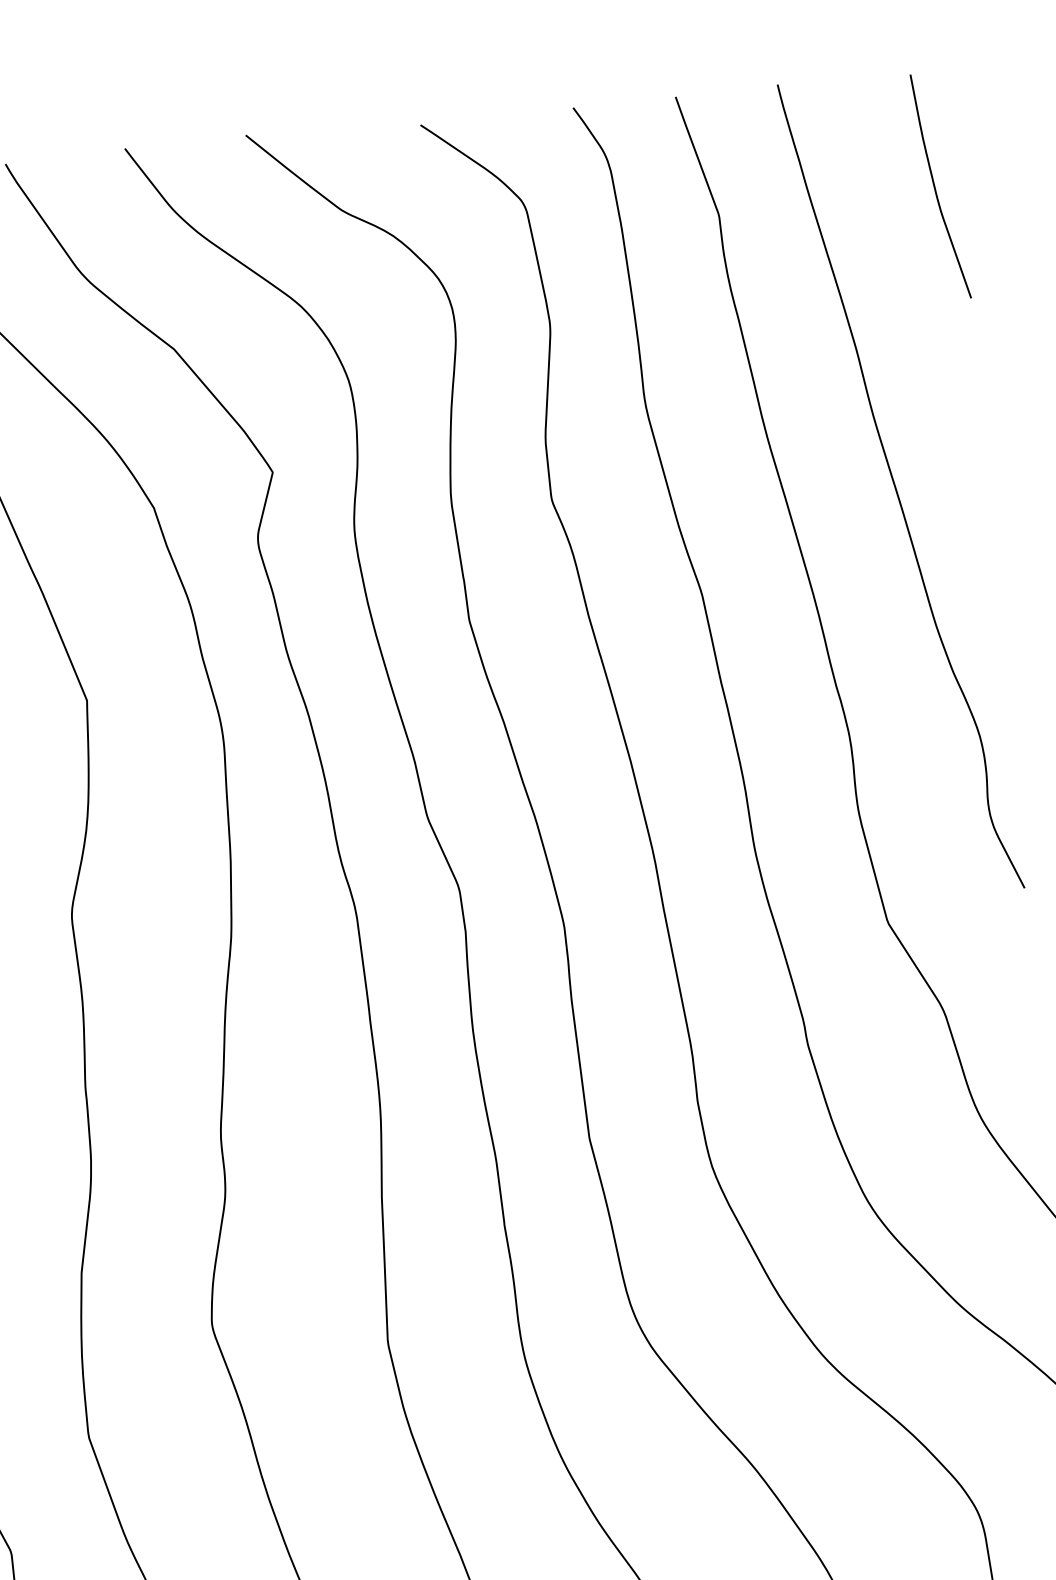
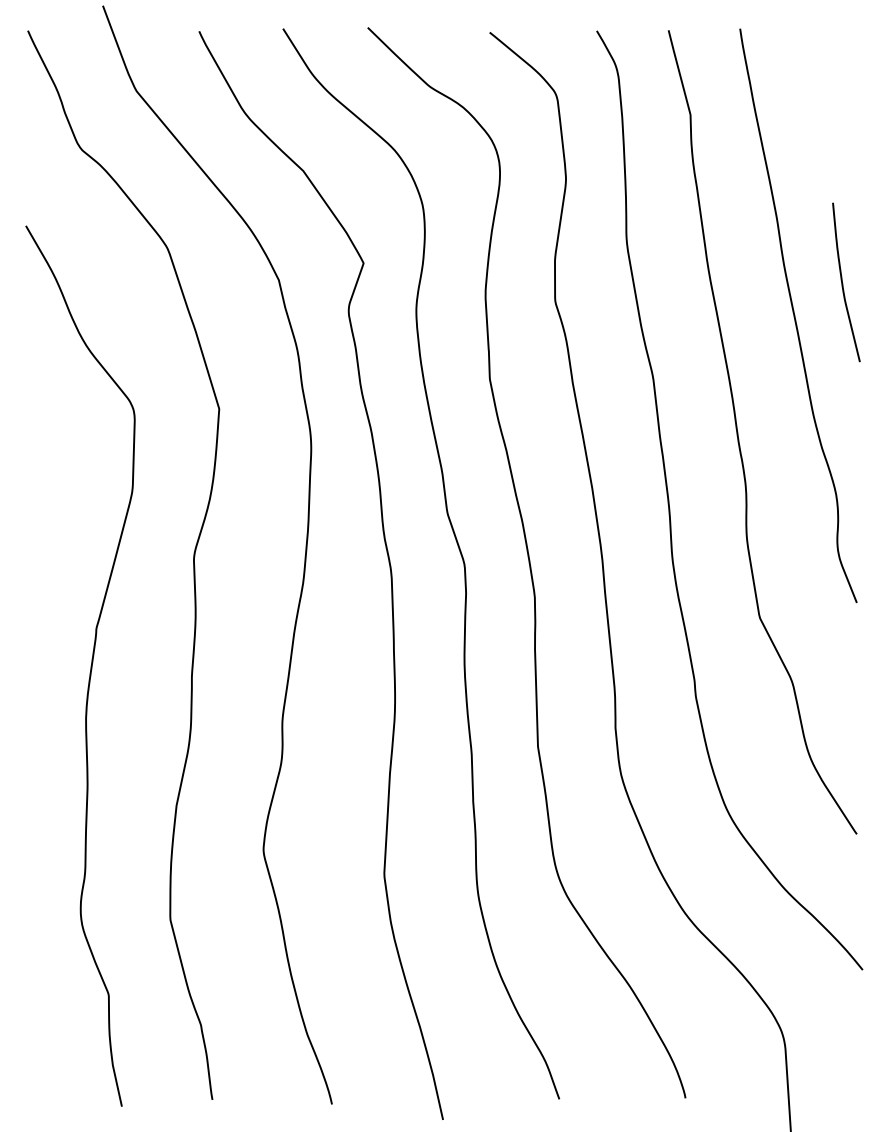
curve: (936, 188) -> (843, 283), moved

